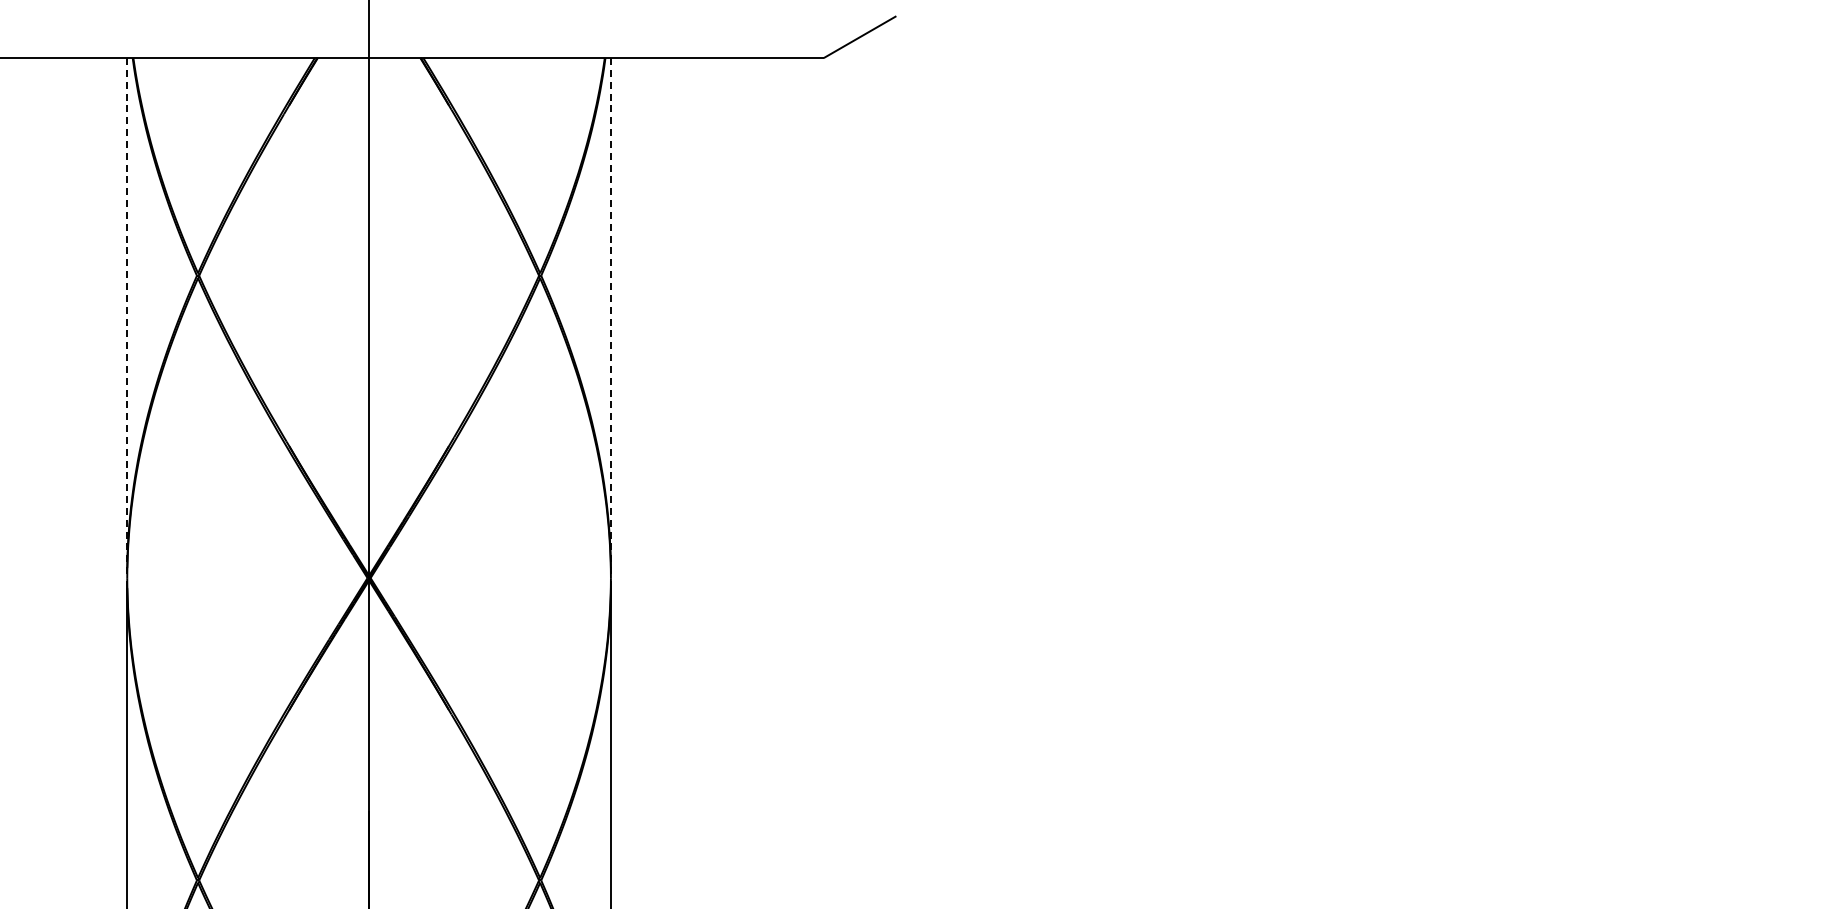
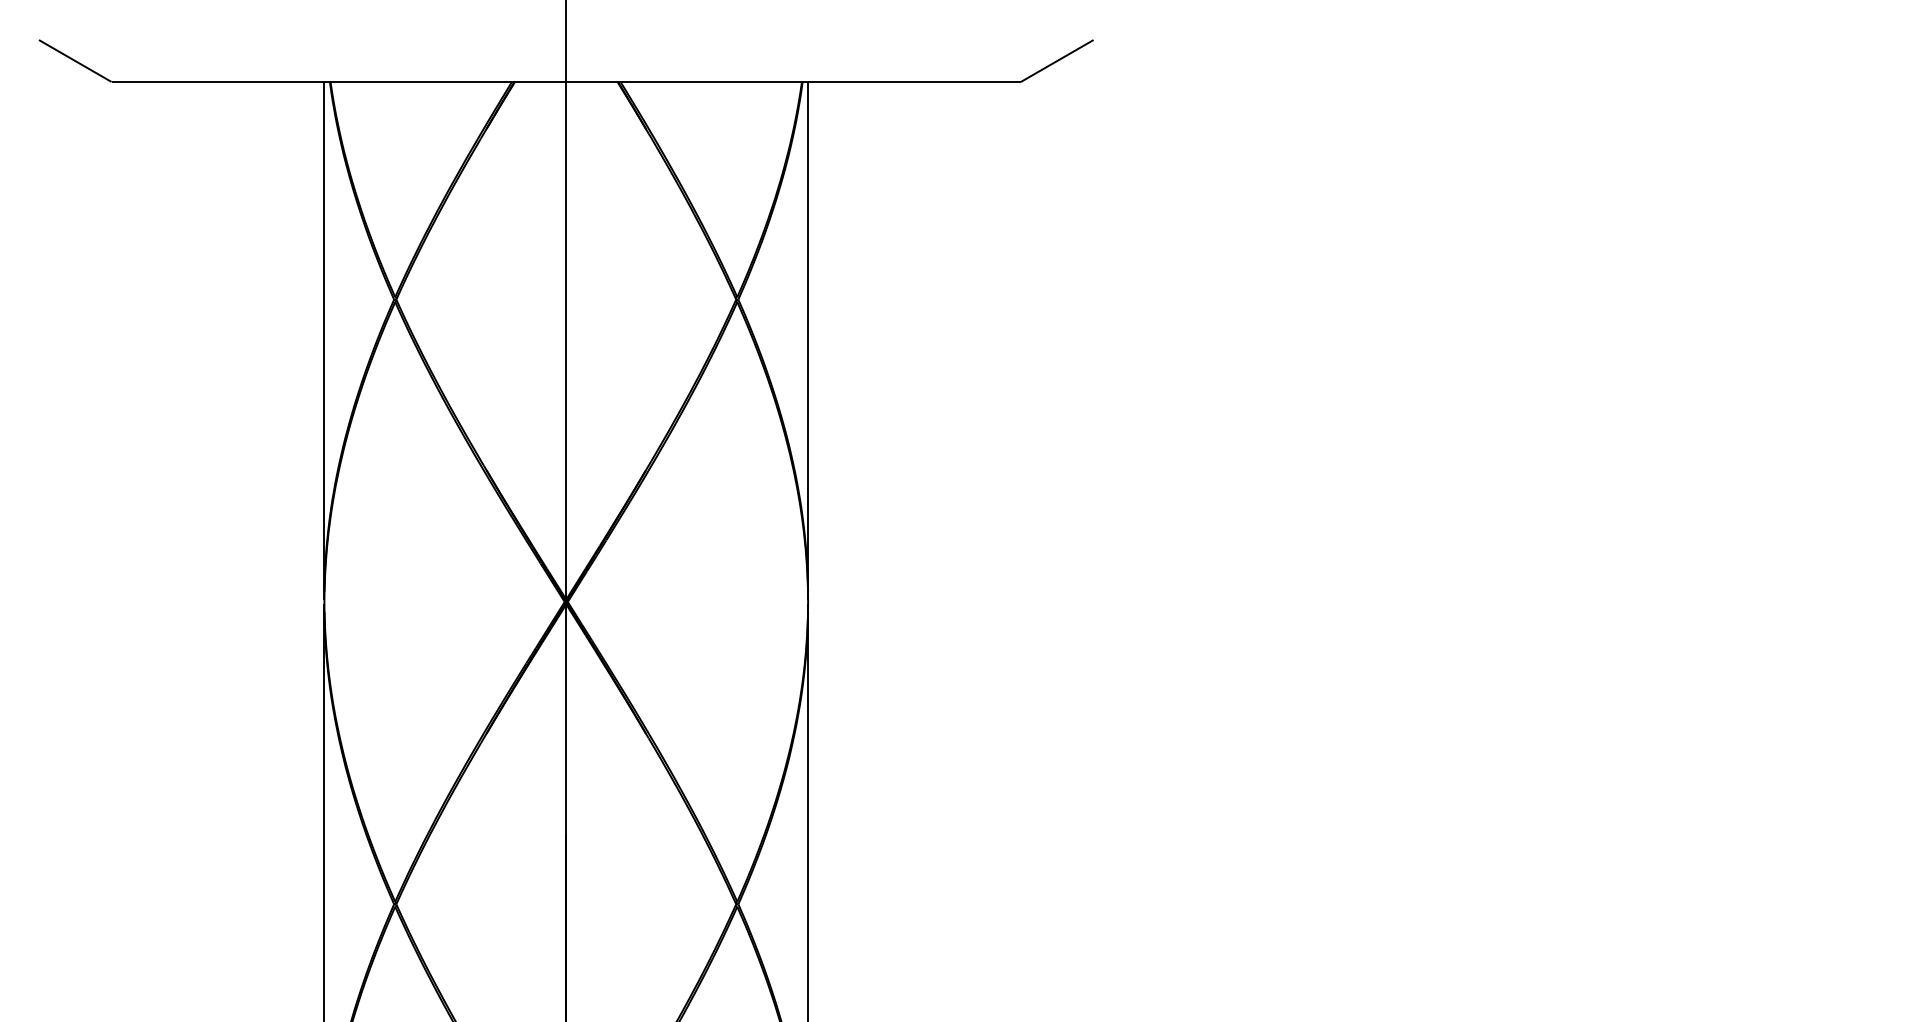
line: (127, 316) -> (324, 340), dashed -> solid
line: (611, 316) -> (808, 340), dashed -> solid

